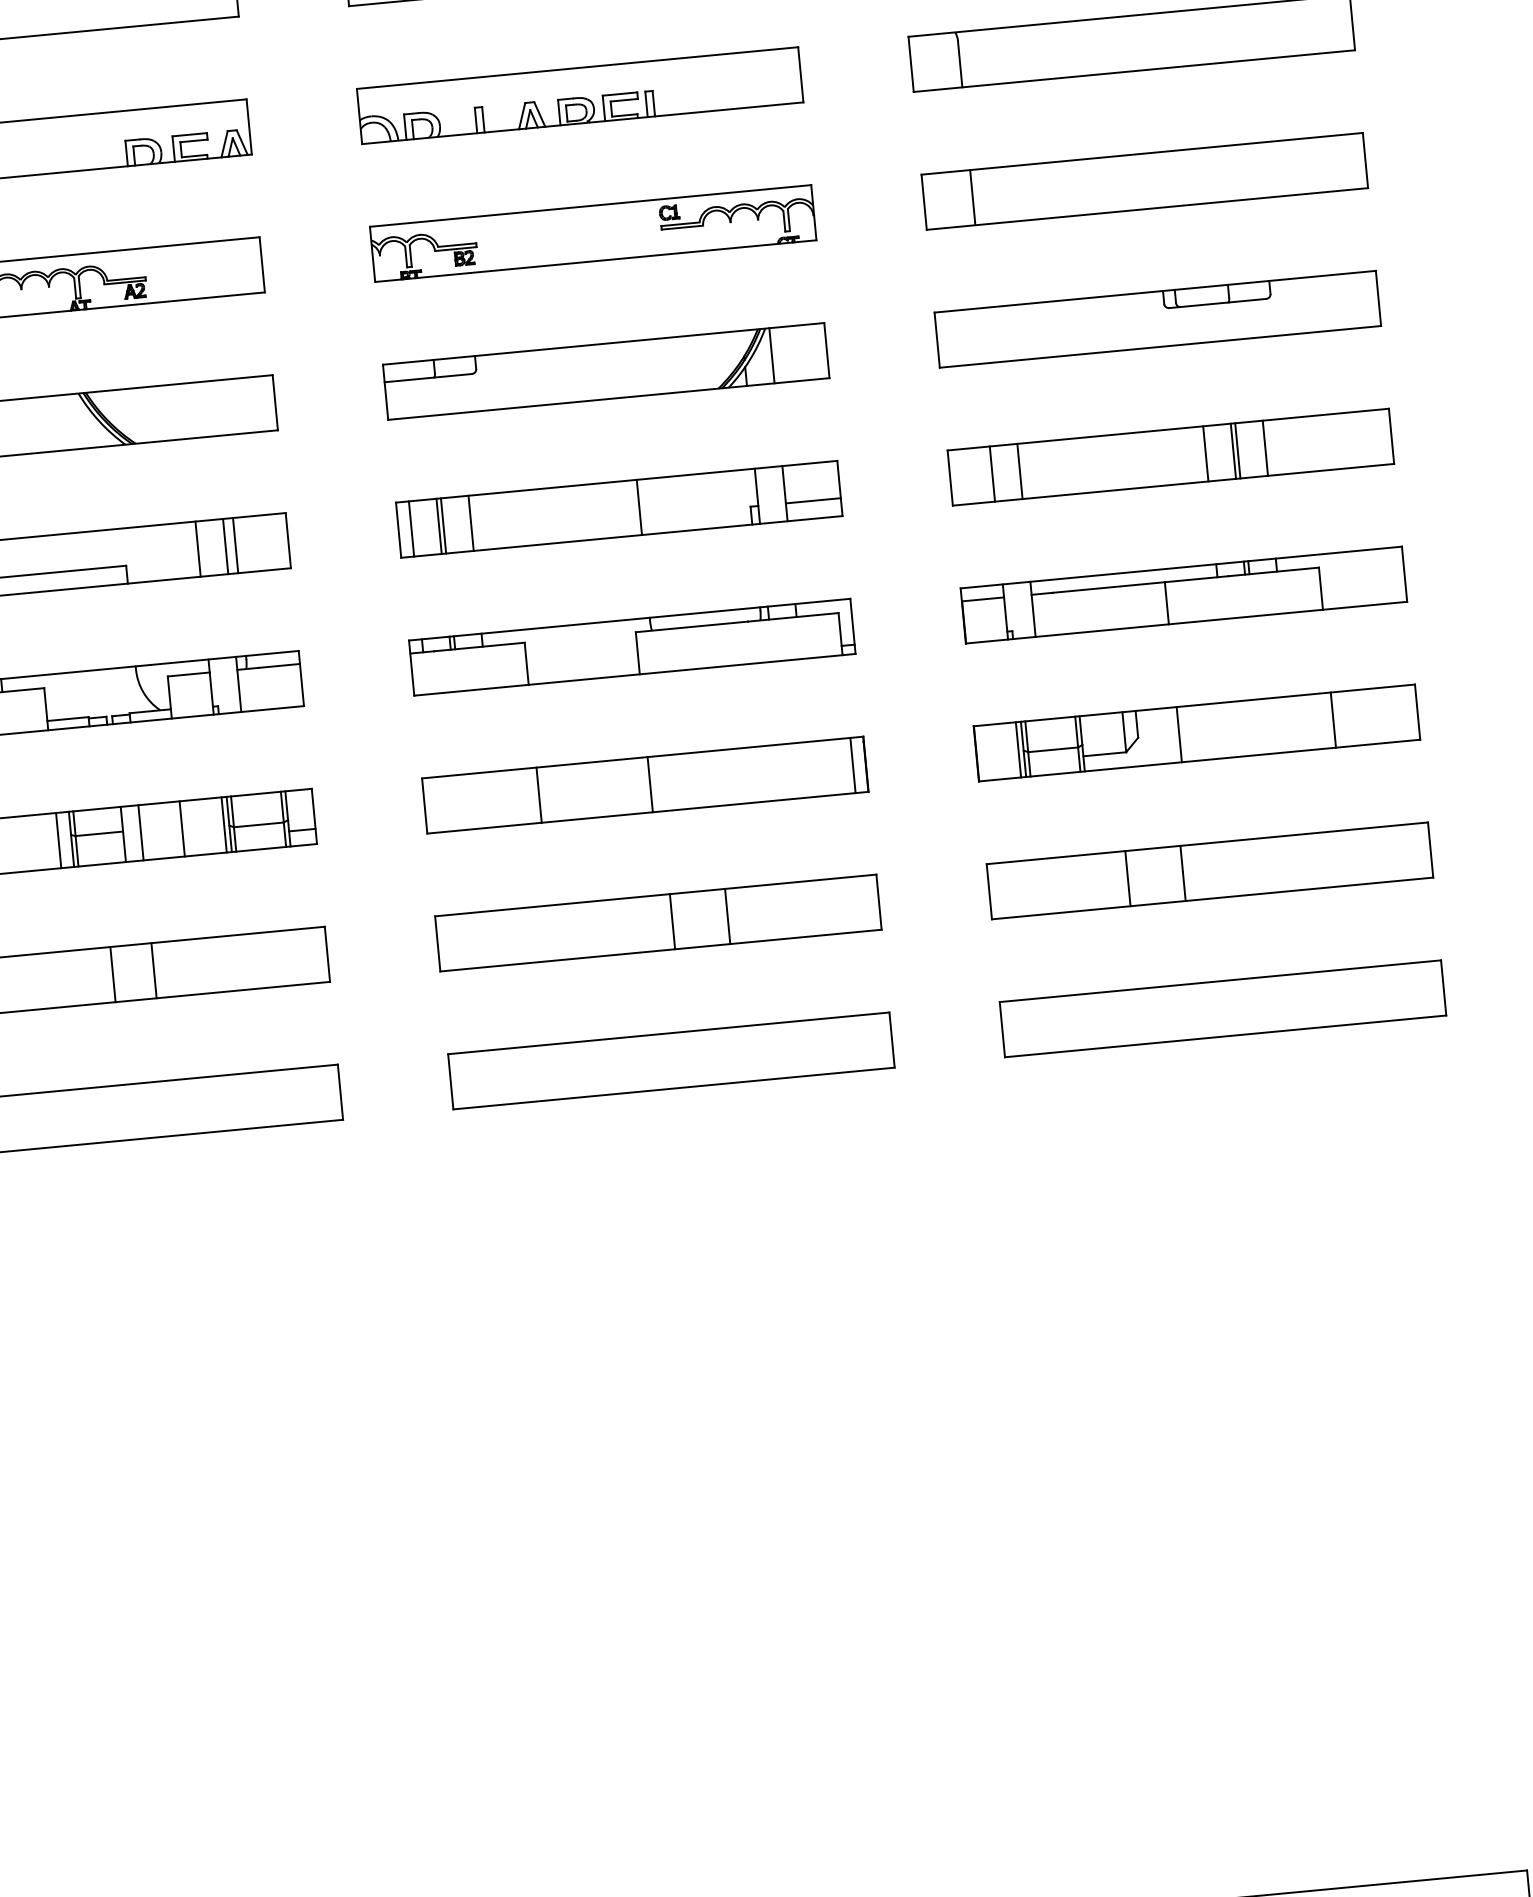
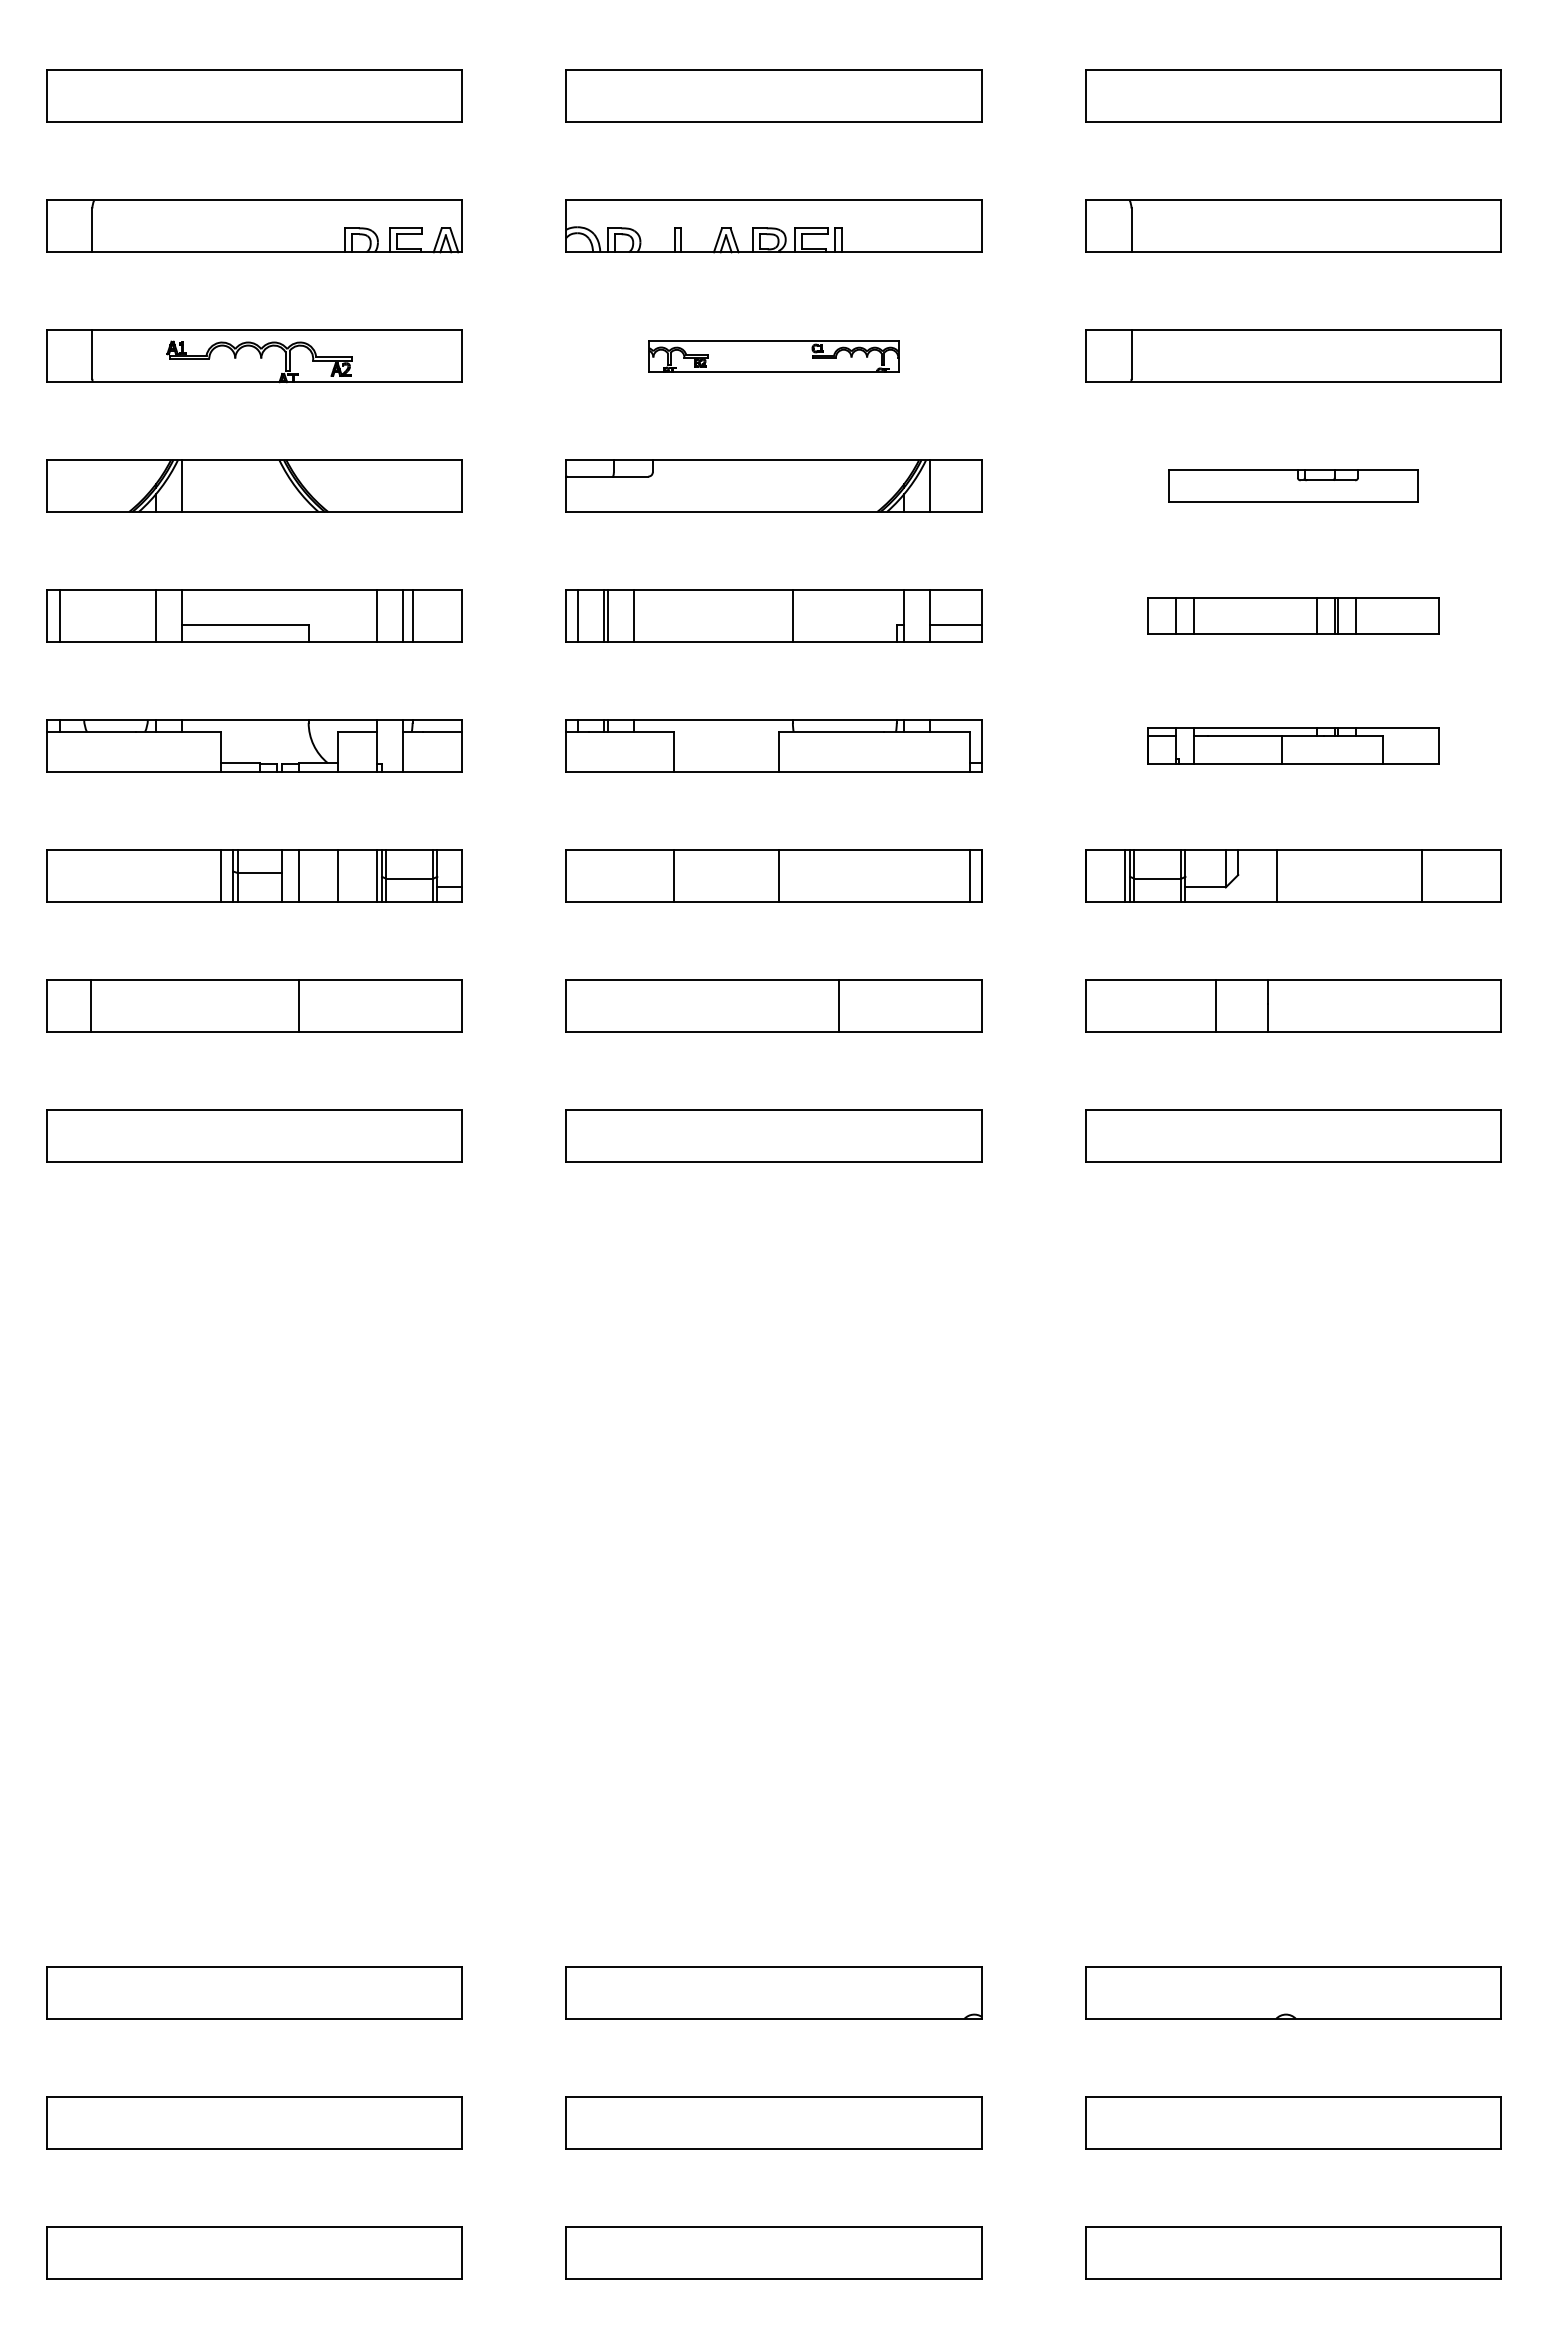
part: (592, 232) -> (773, 355), size x0.6
part: (1157, 318) -> (1293, 485), size x0.6
part: (1170, 456) -> (1293, 615), size x0.7
part: (1183, 594) -> (1293, 745), size x0.7
line: (672, 921) -> (787, 1005), removed
line: (113, 974) -> (260, 1005), removed

